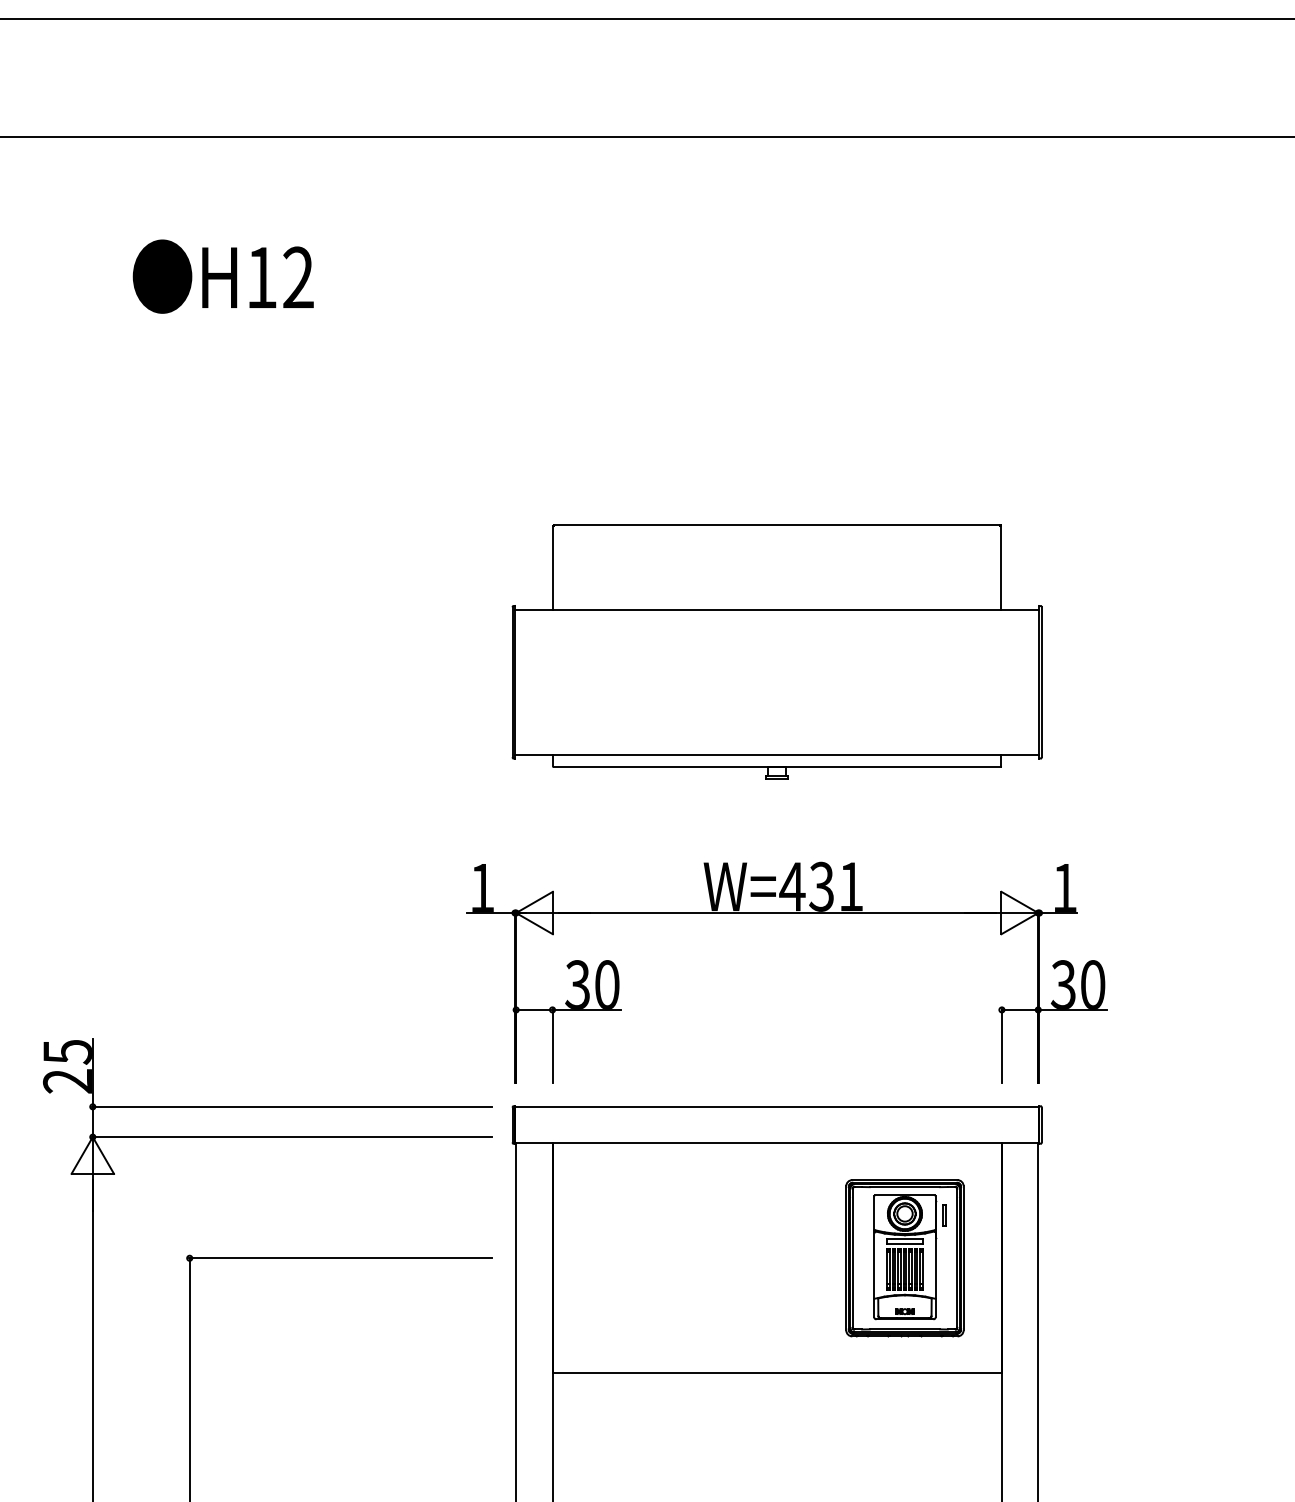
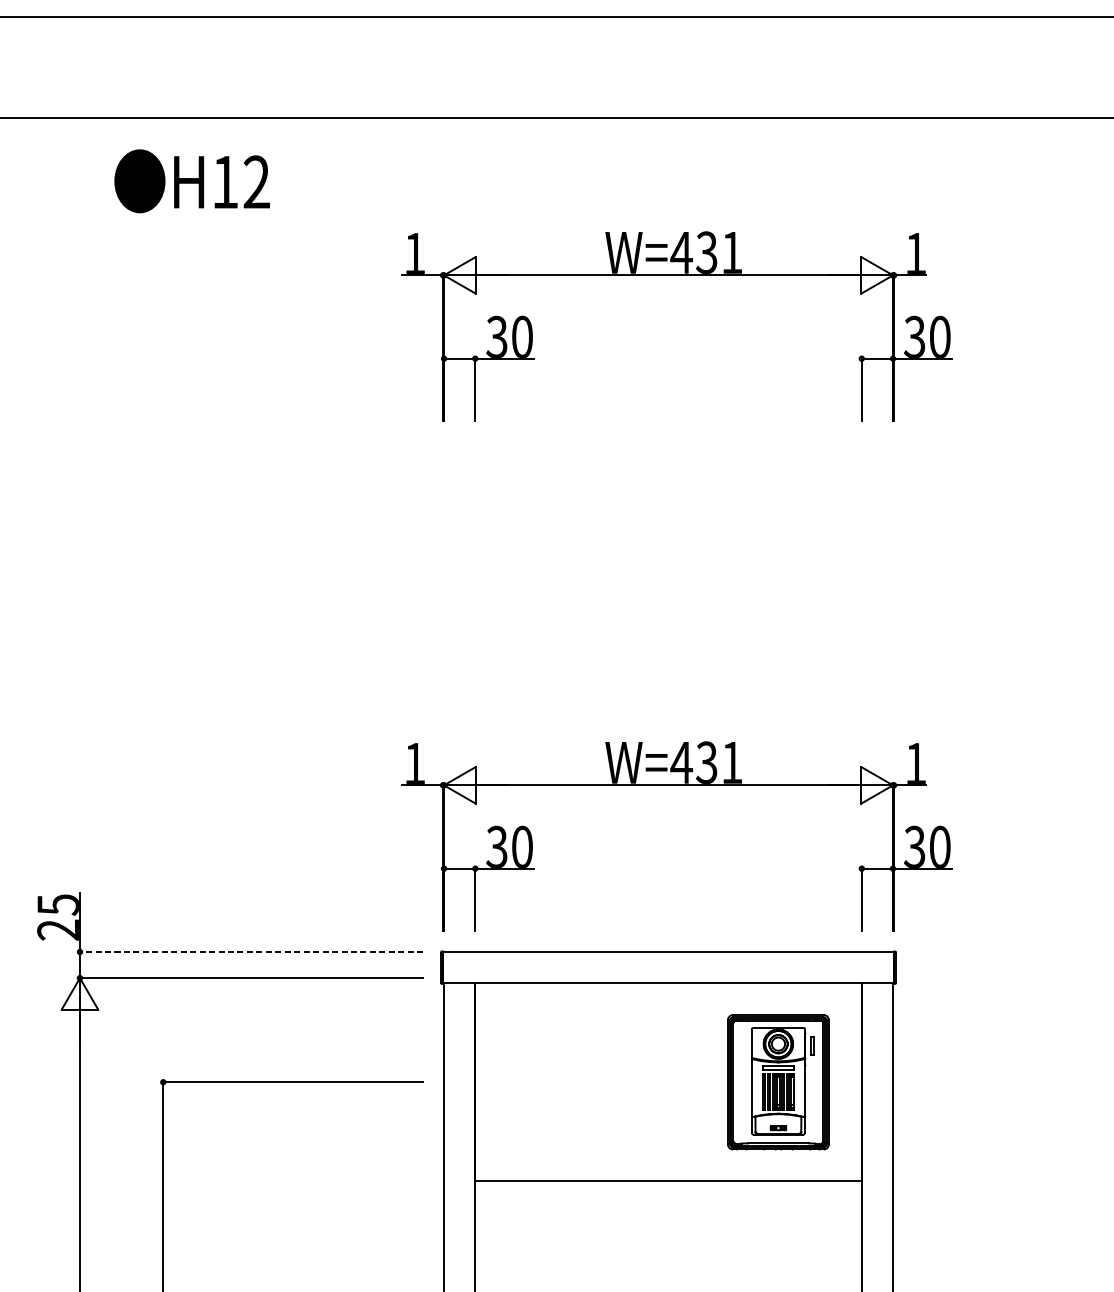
text: (222, 276) -> (191, 181), moved
part: (786, 320) -> (676, 275), added
part: (776, 651) -> (667, 560), removed
line: (291, 1106) -> (250, 951), solid -> dashed

